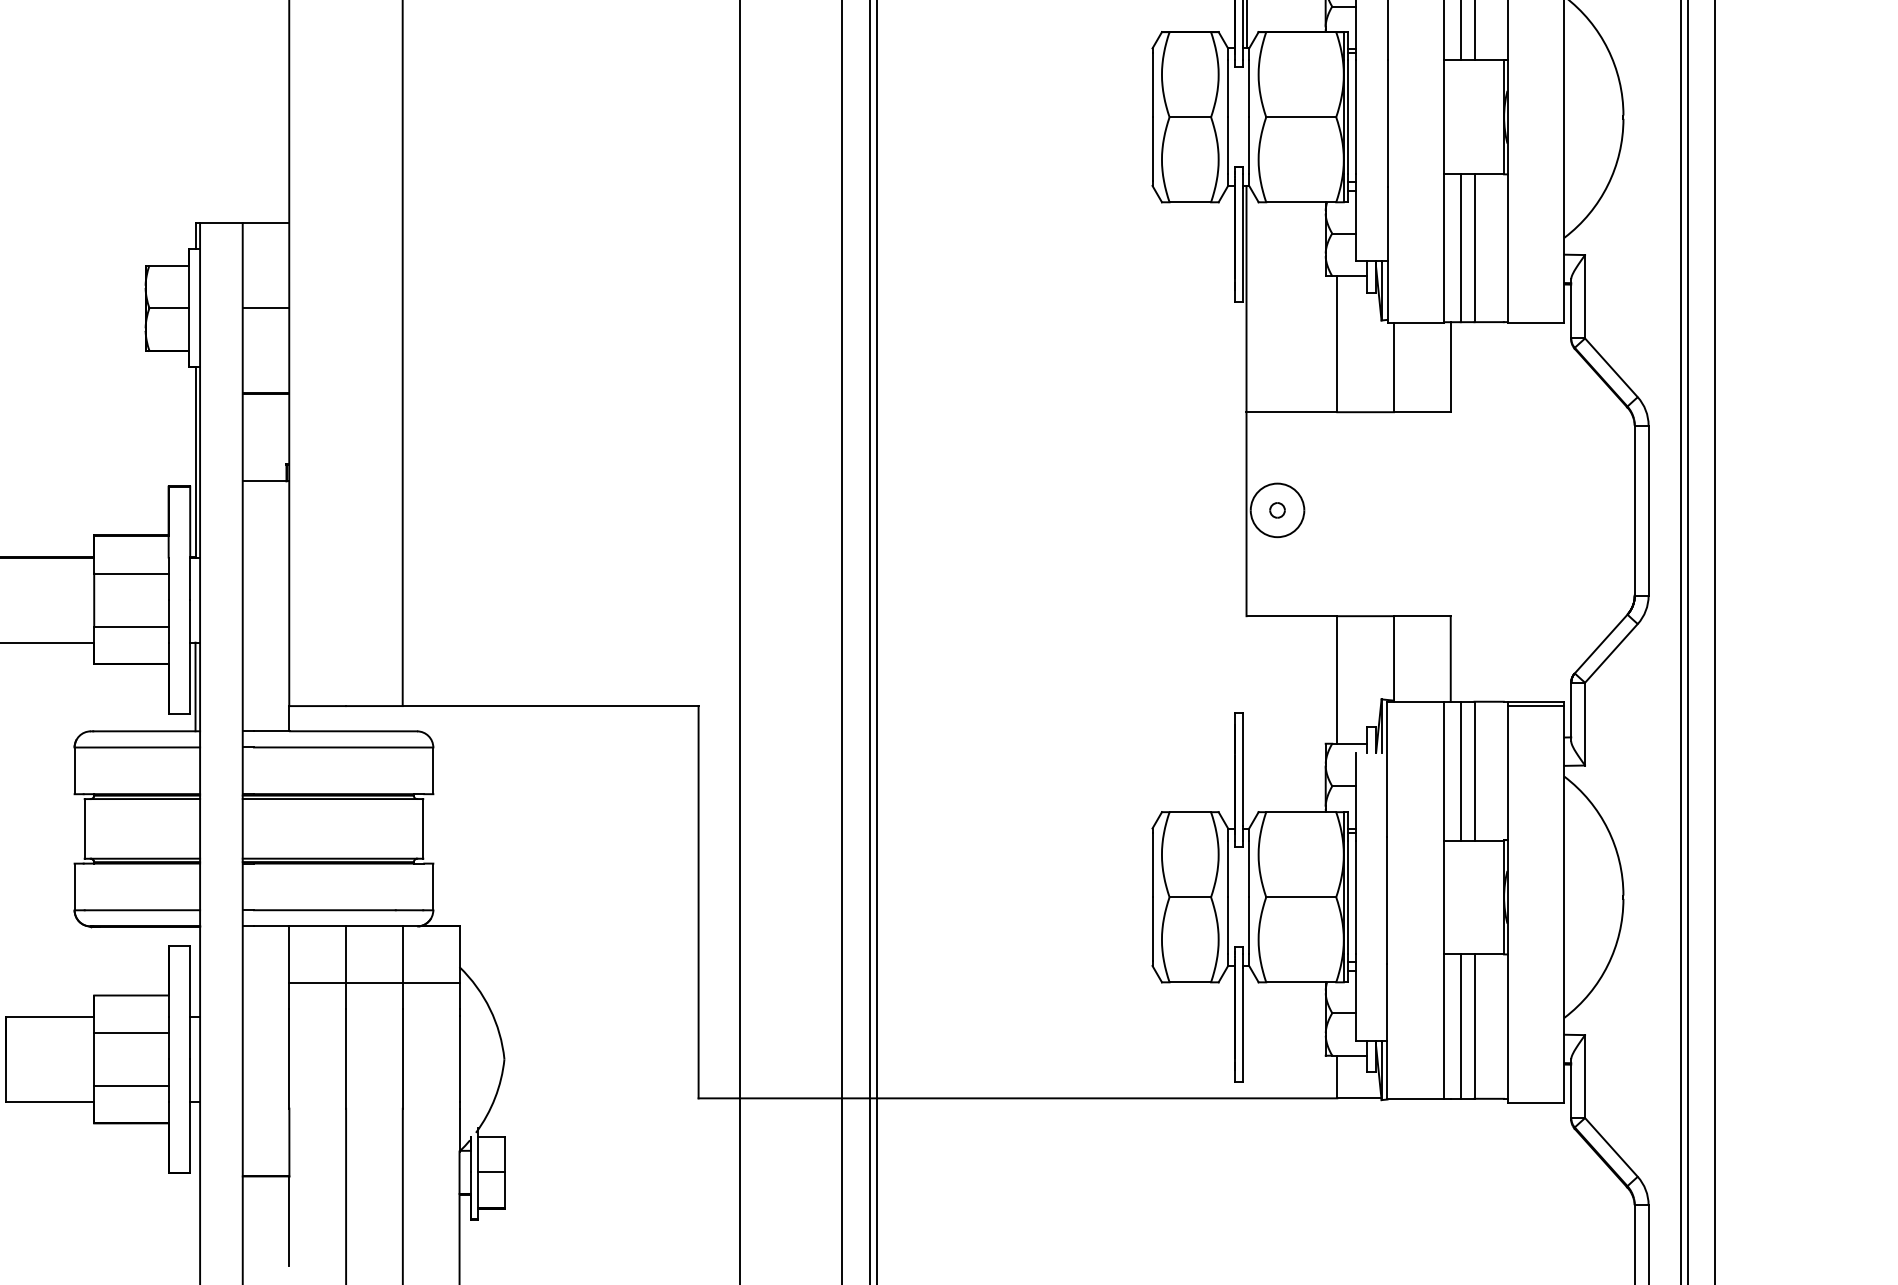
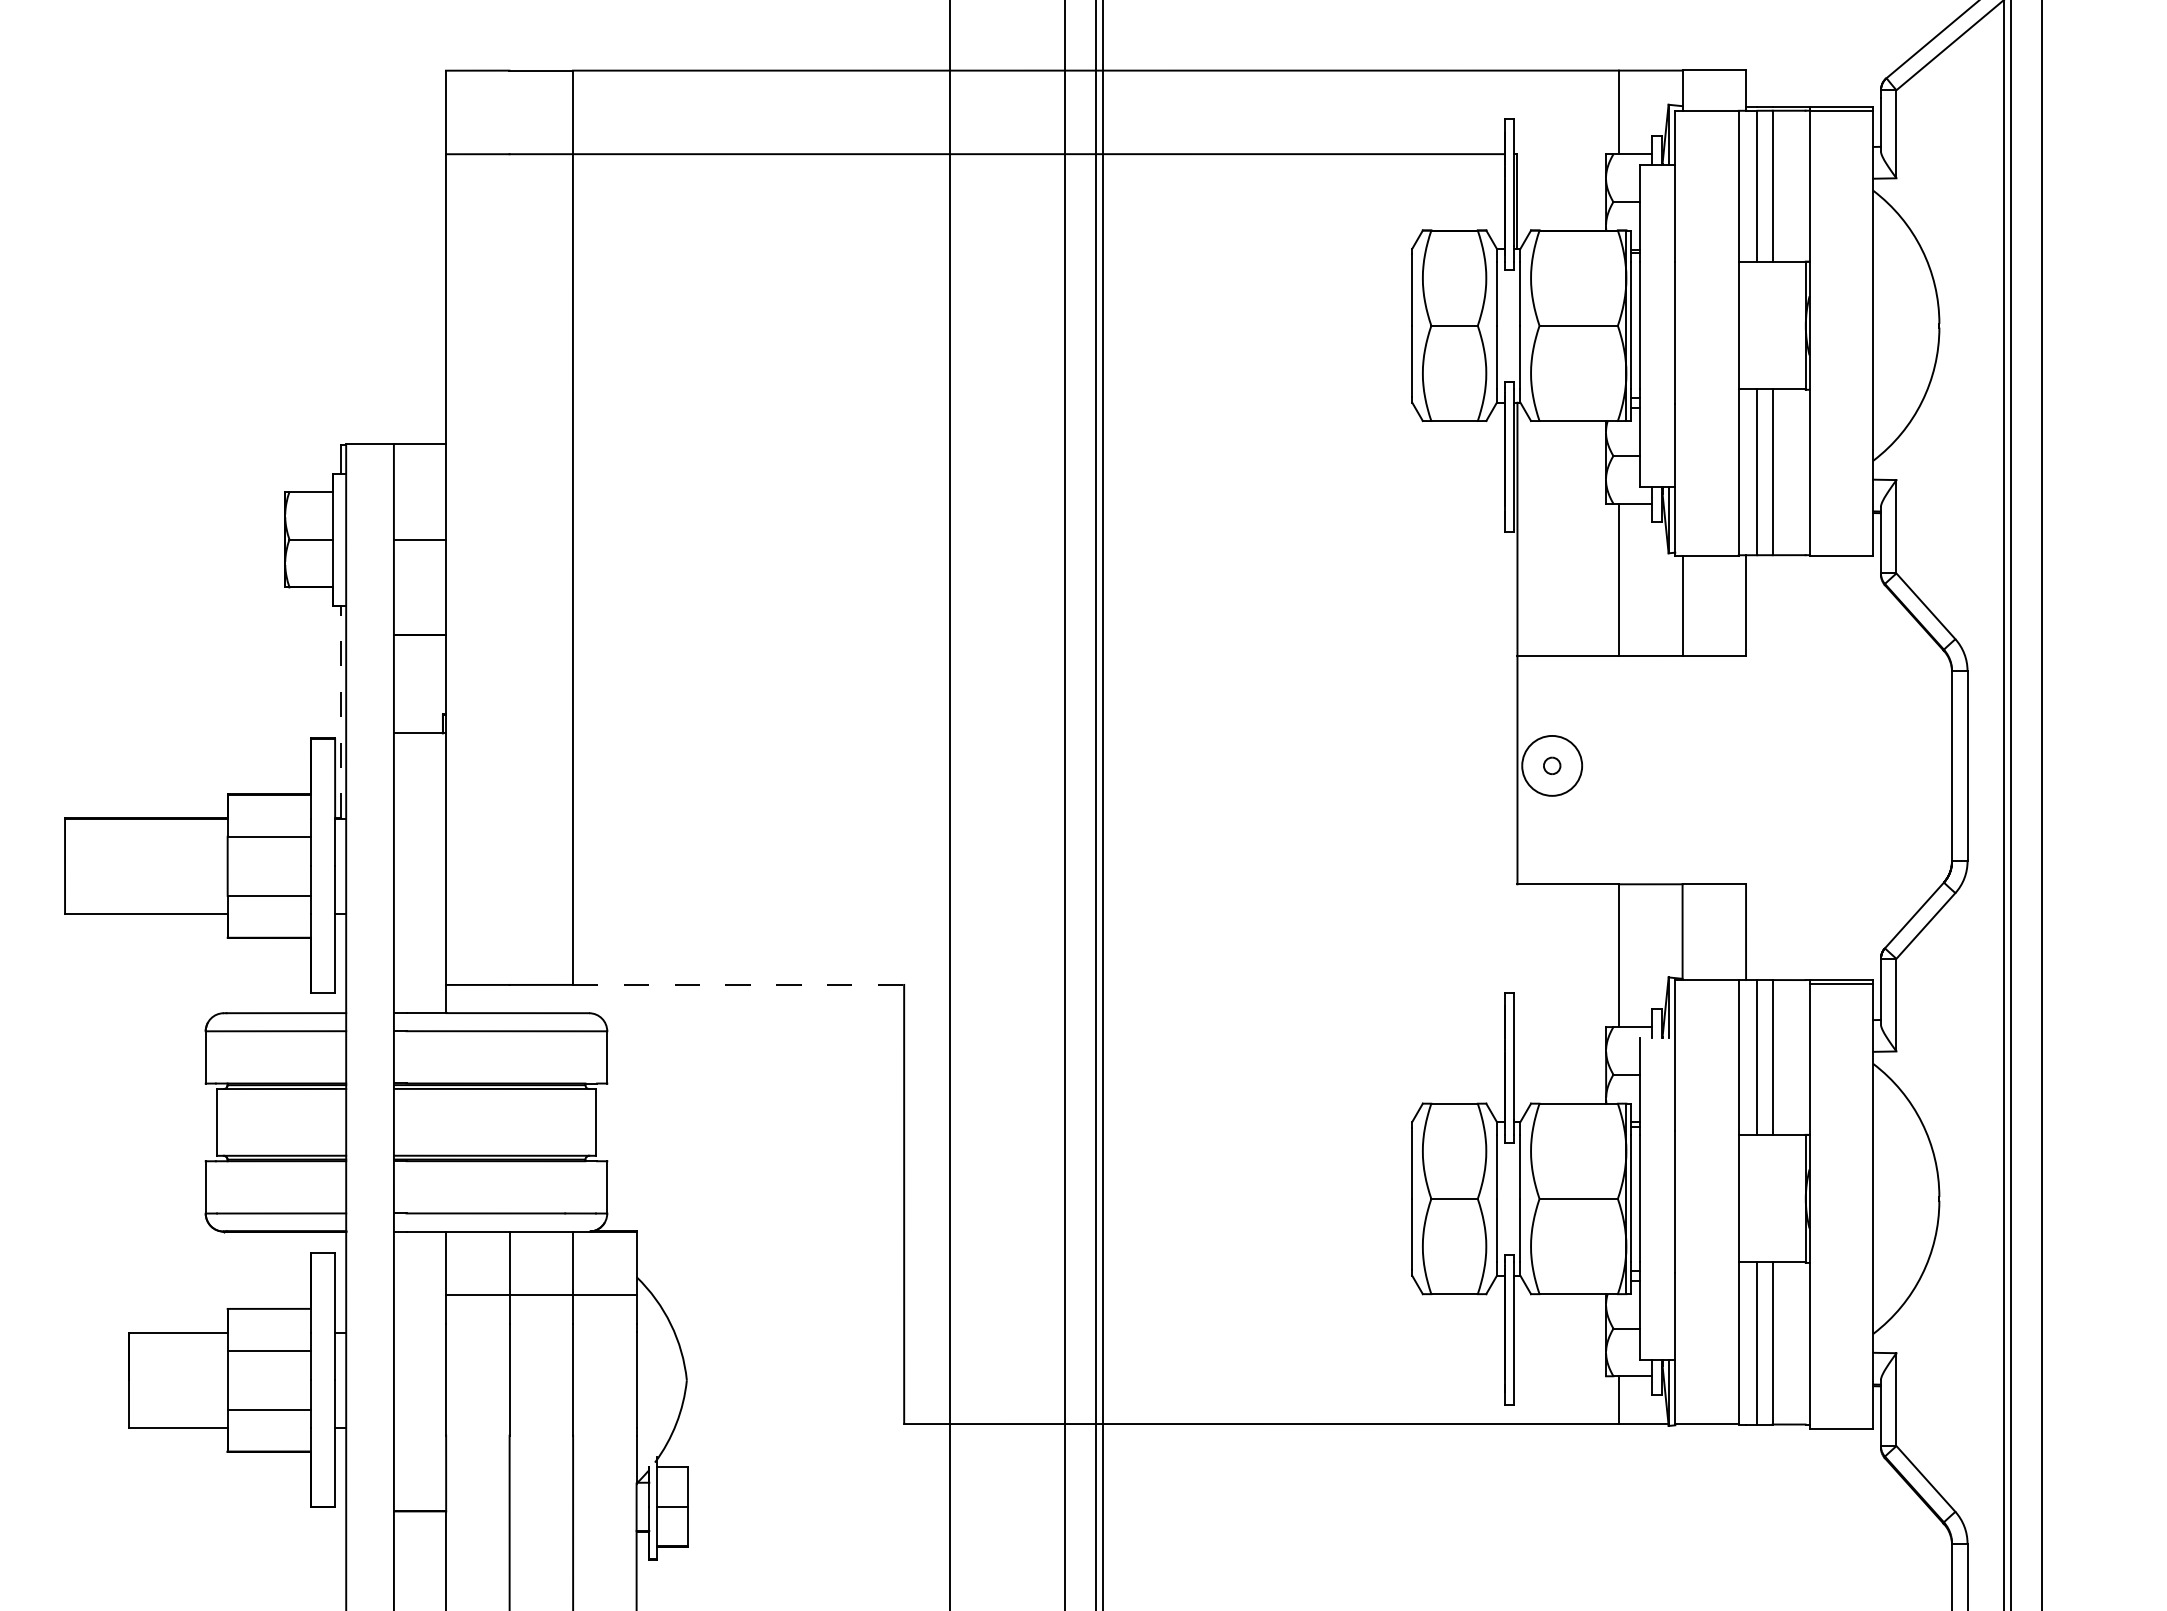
line: (195, 462) -> (341, 712), solid -> dashed
line: (195, 686) -> (341, 963), removed
line: (550, 705) -> (738, 984), solid -> dashed

